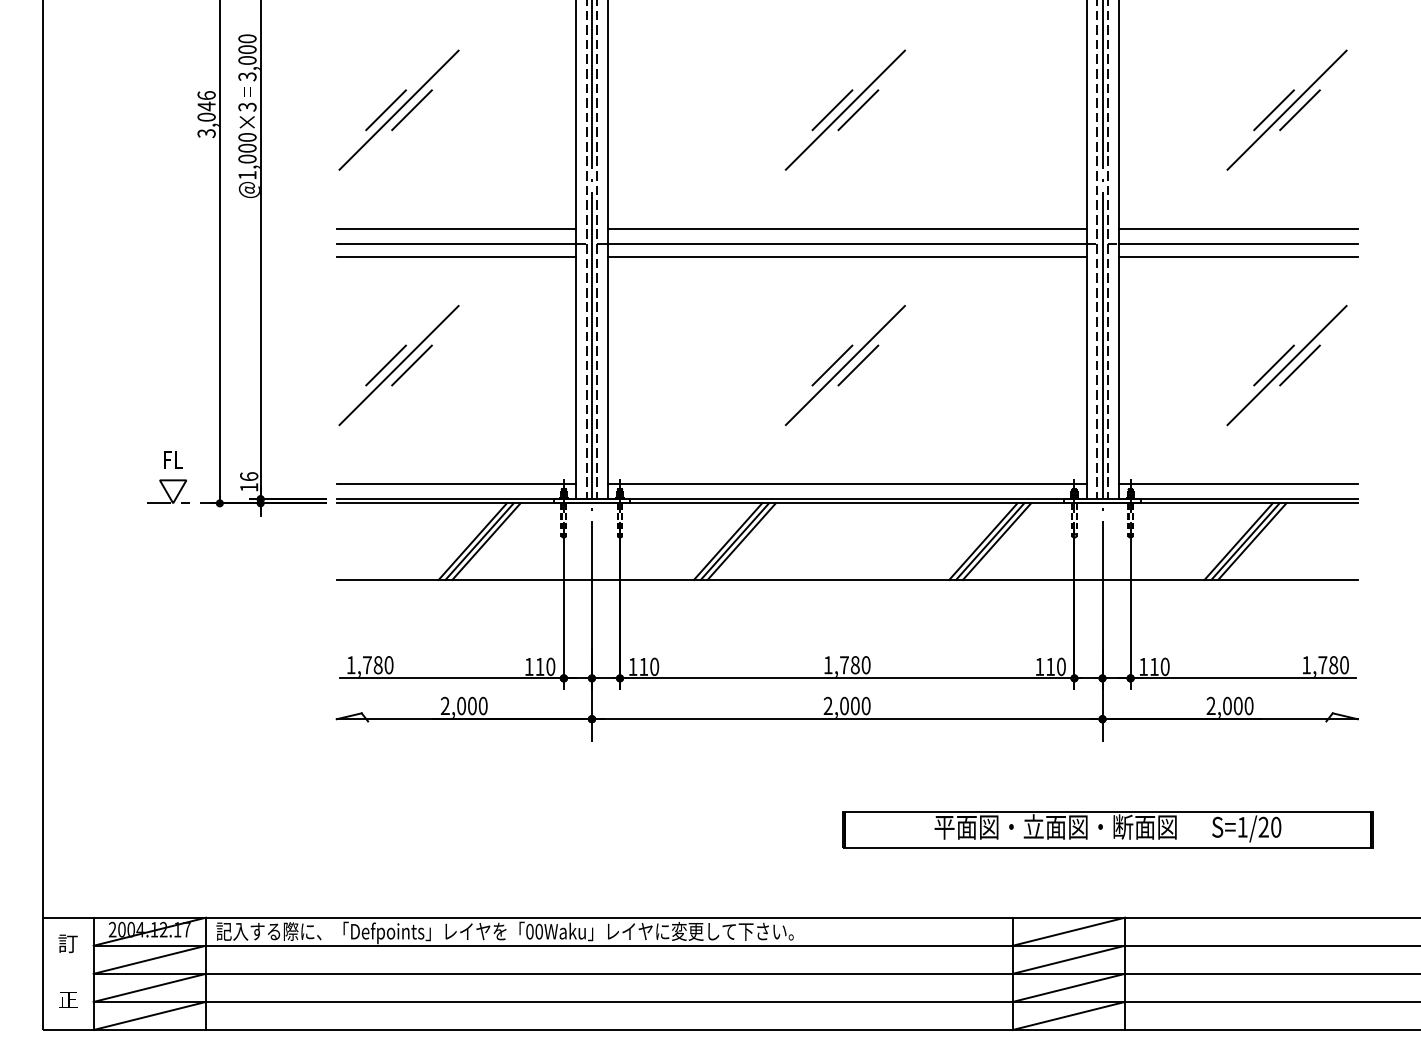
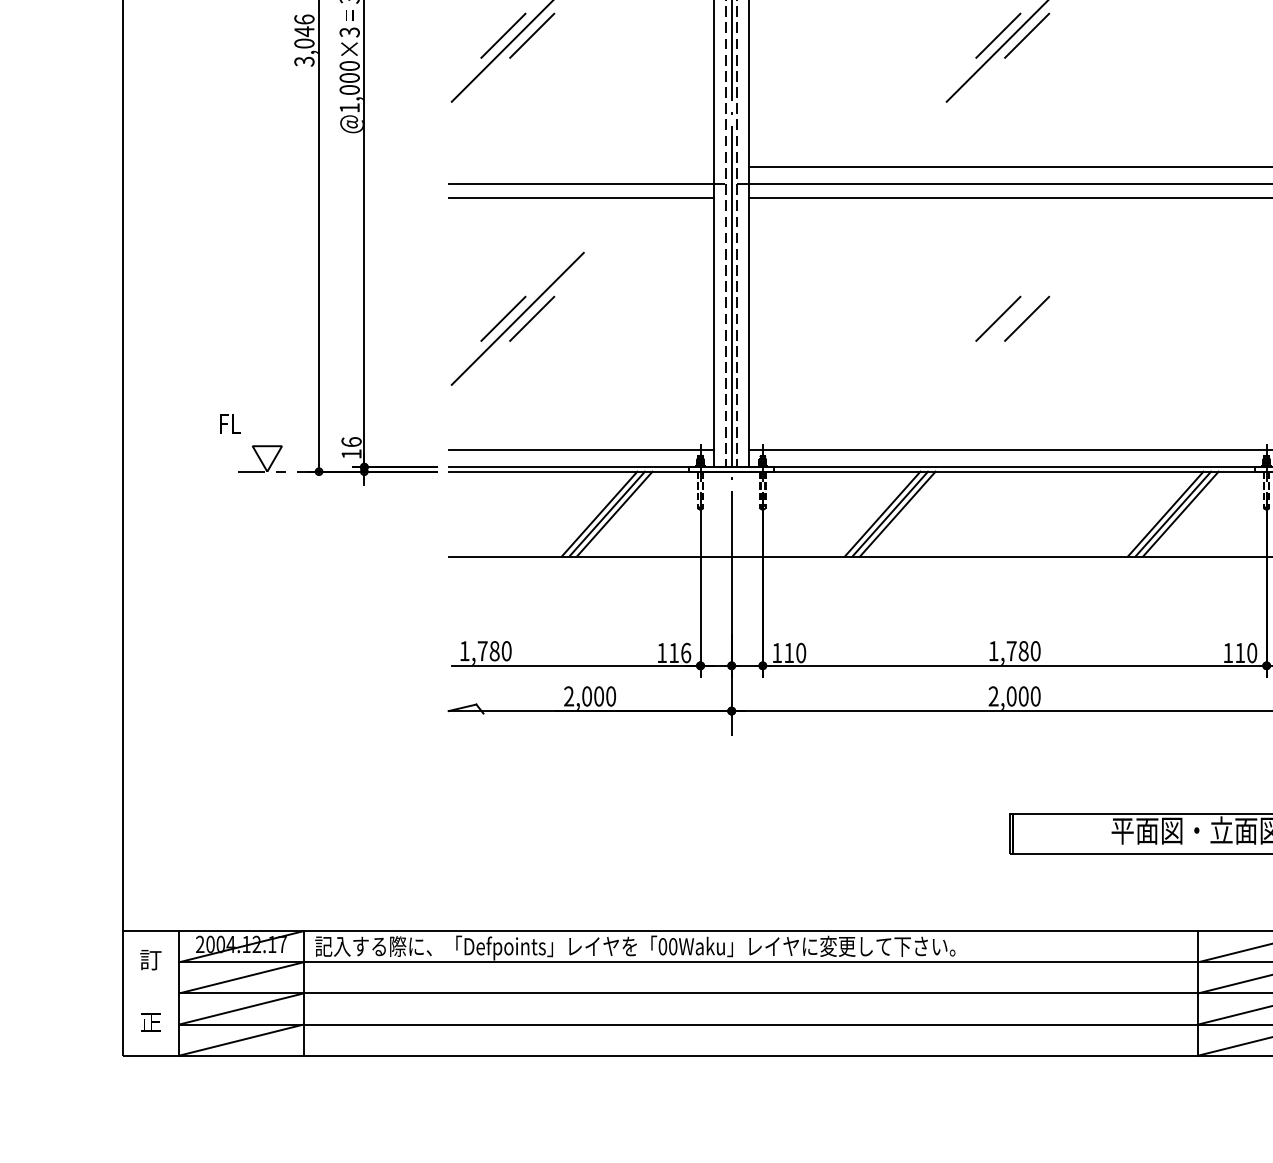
line: (456, 228) -> (581, 166), removed
line: (844, 365) -> (1011, 318), removed
text: (173, 459) -> (229, 423), moved
text: (550, 666) -> (685, 652), 110 -> 116

